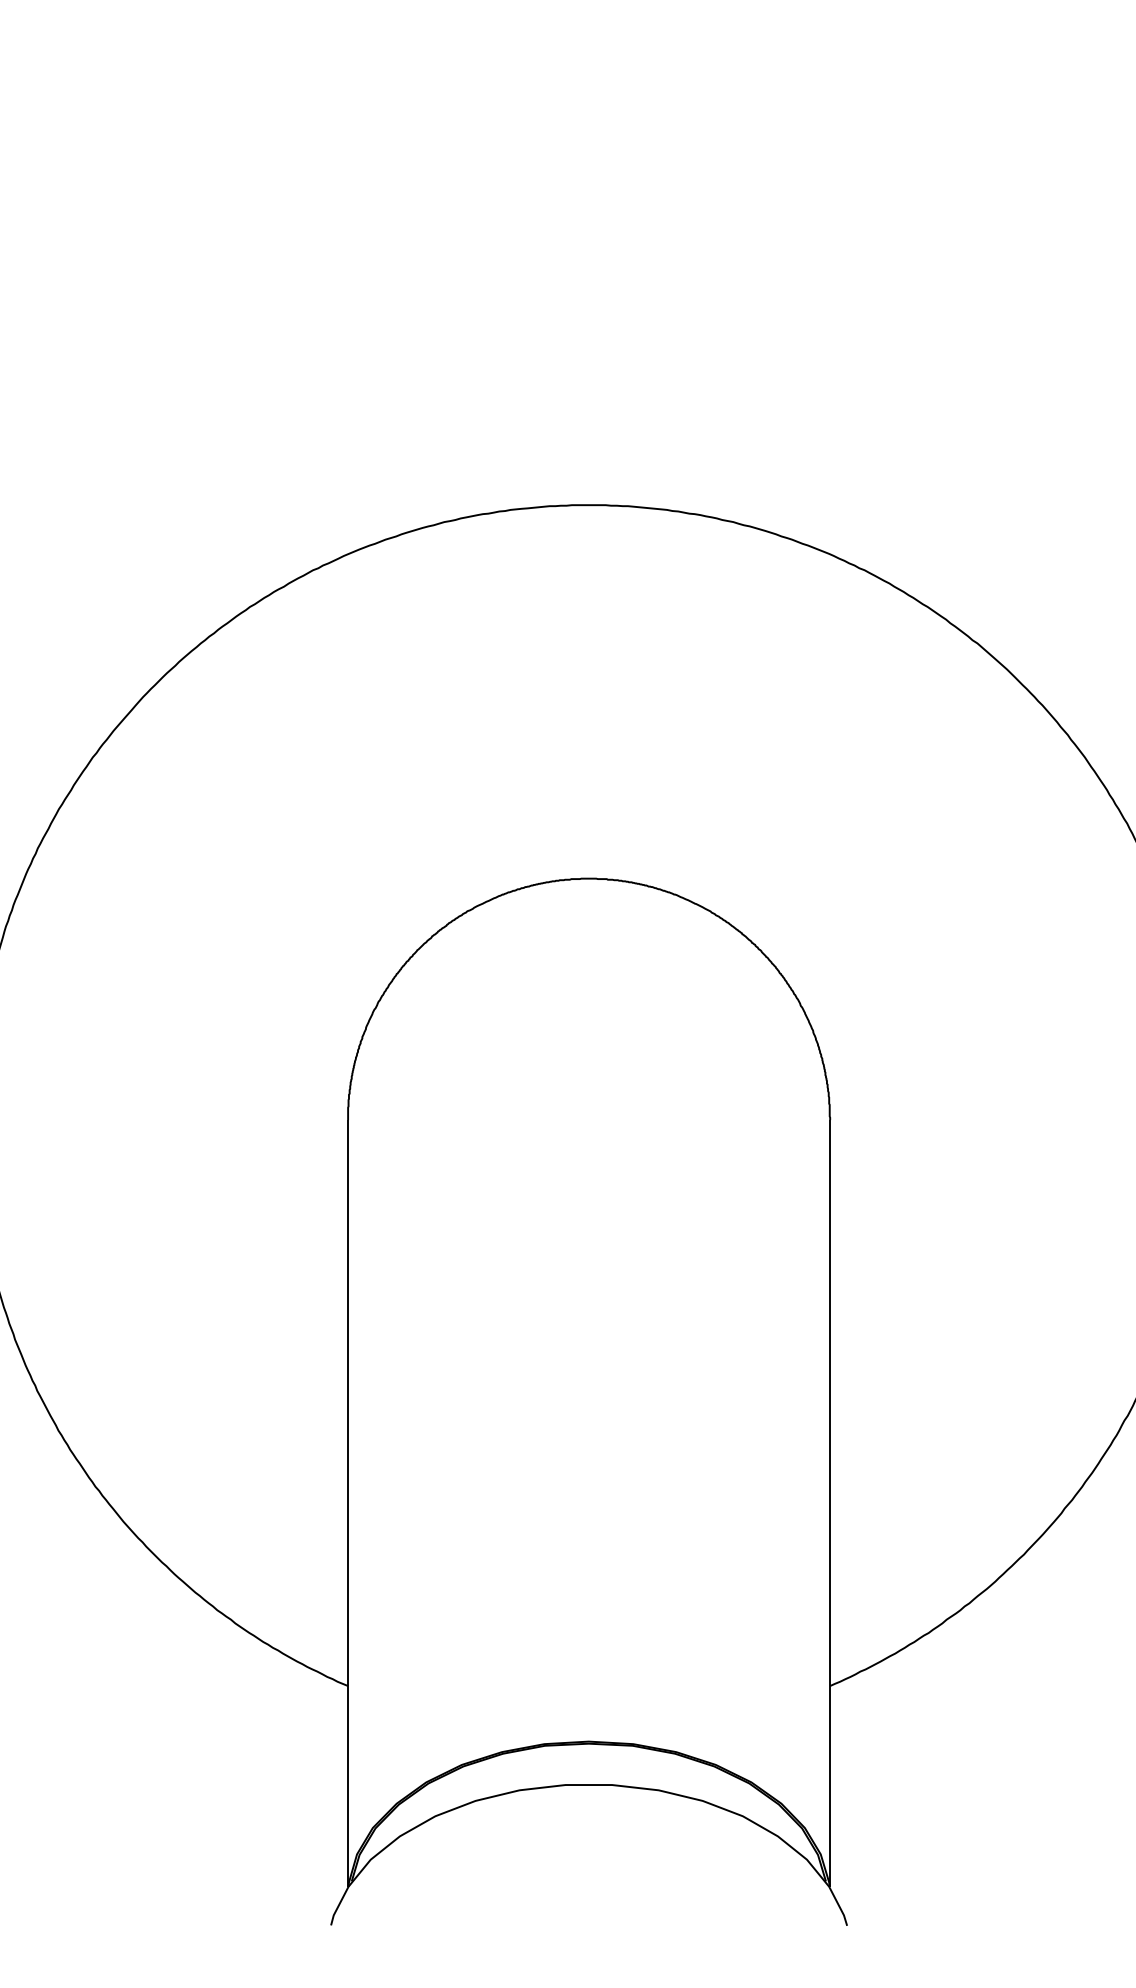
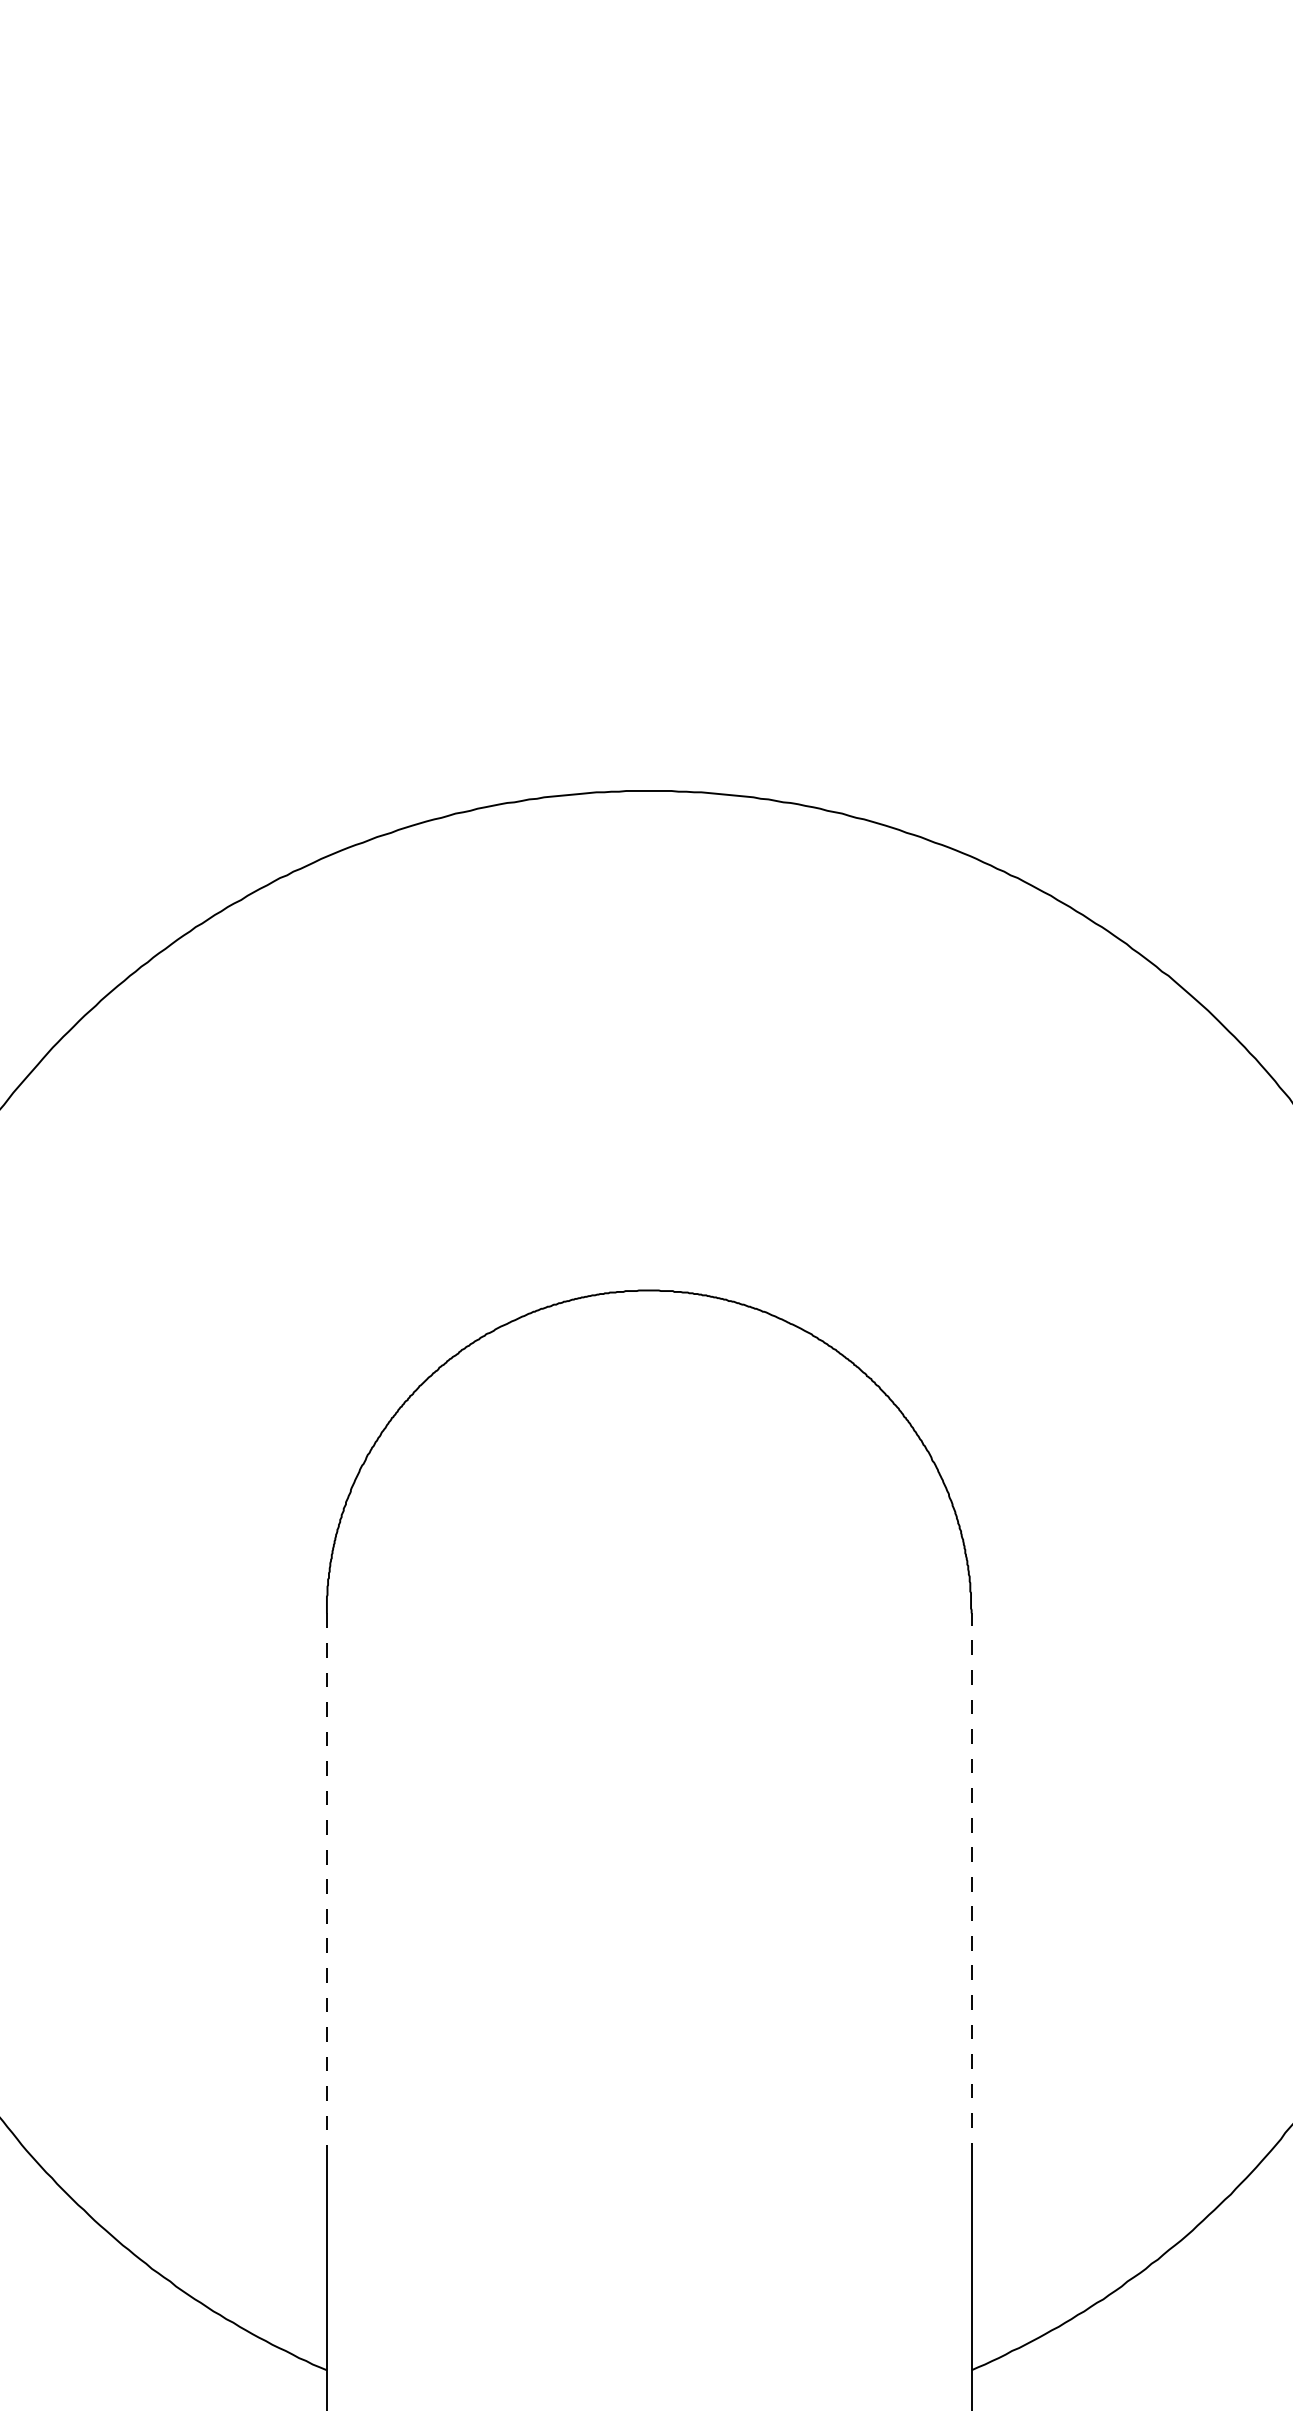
line: (830, 1323) -> (972, 1885), solid -> dashed
line: (348, 1324) -> (327, 1886), solid -> dashed

